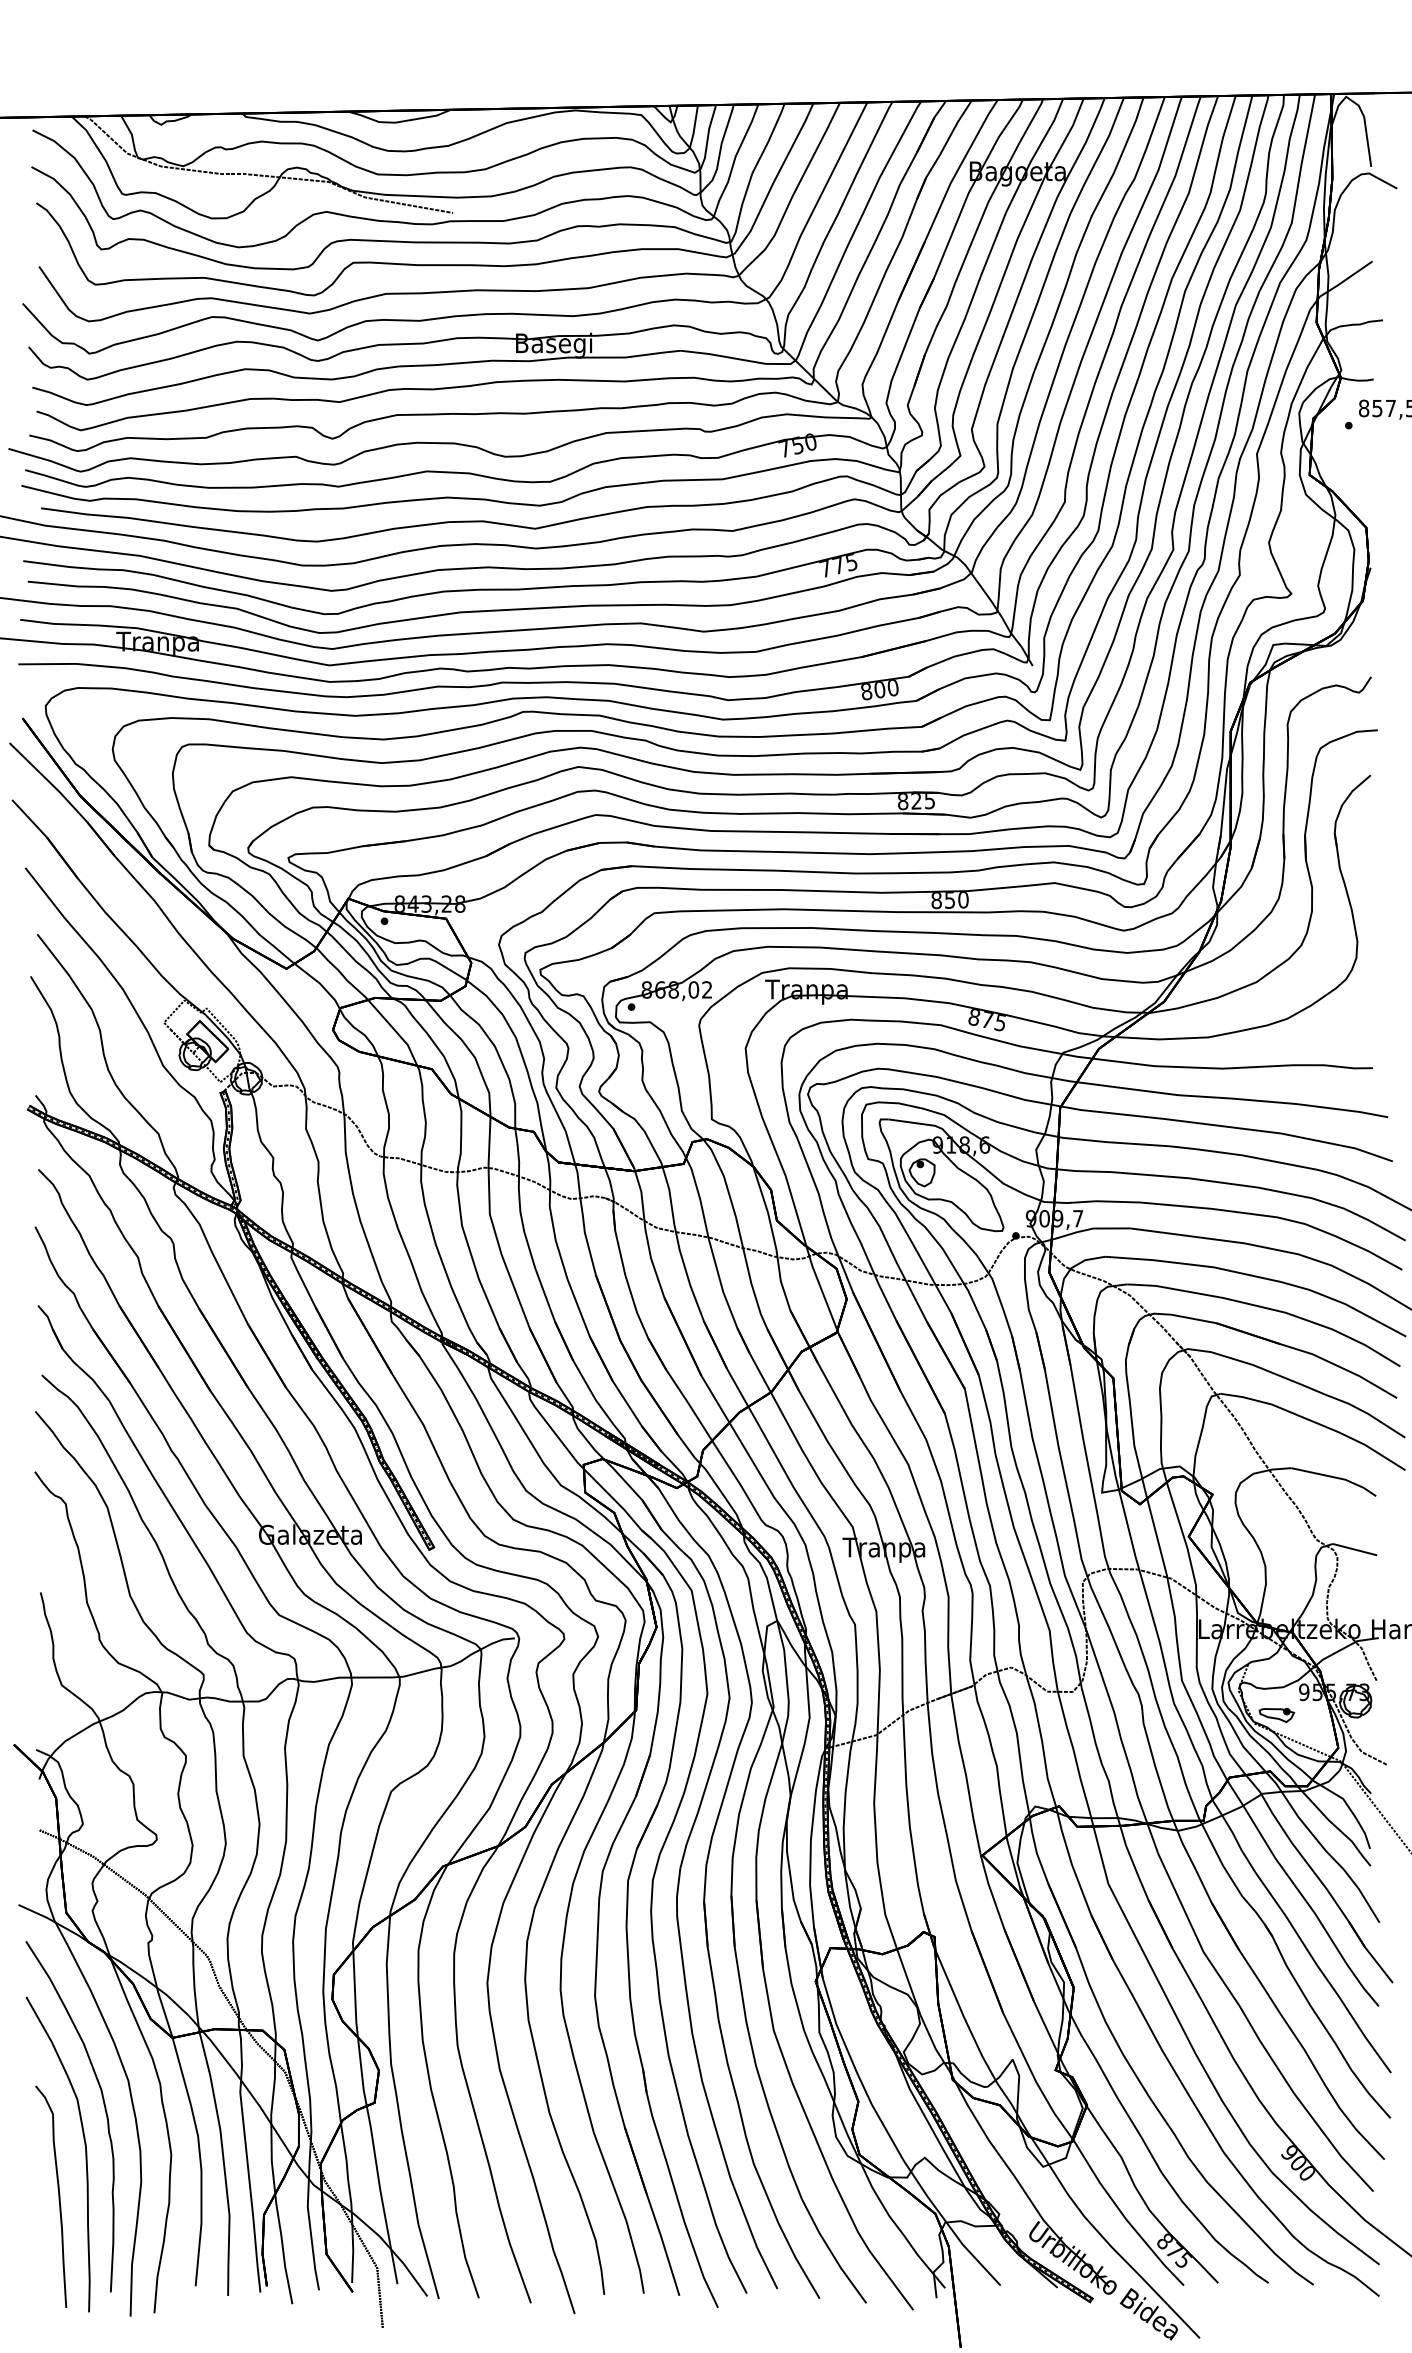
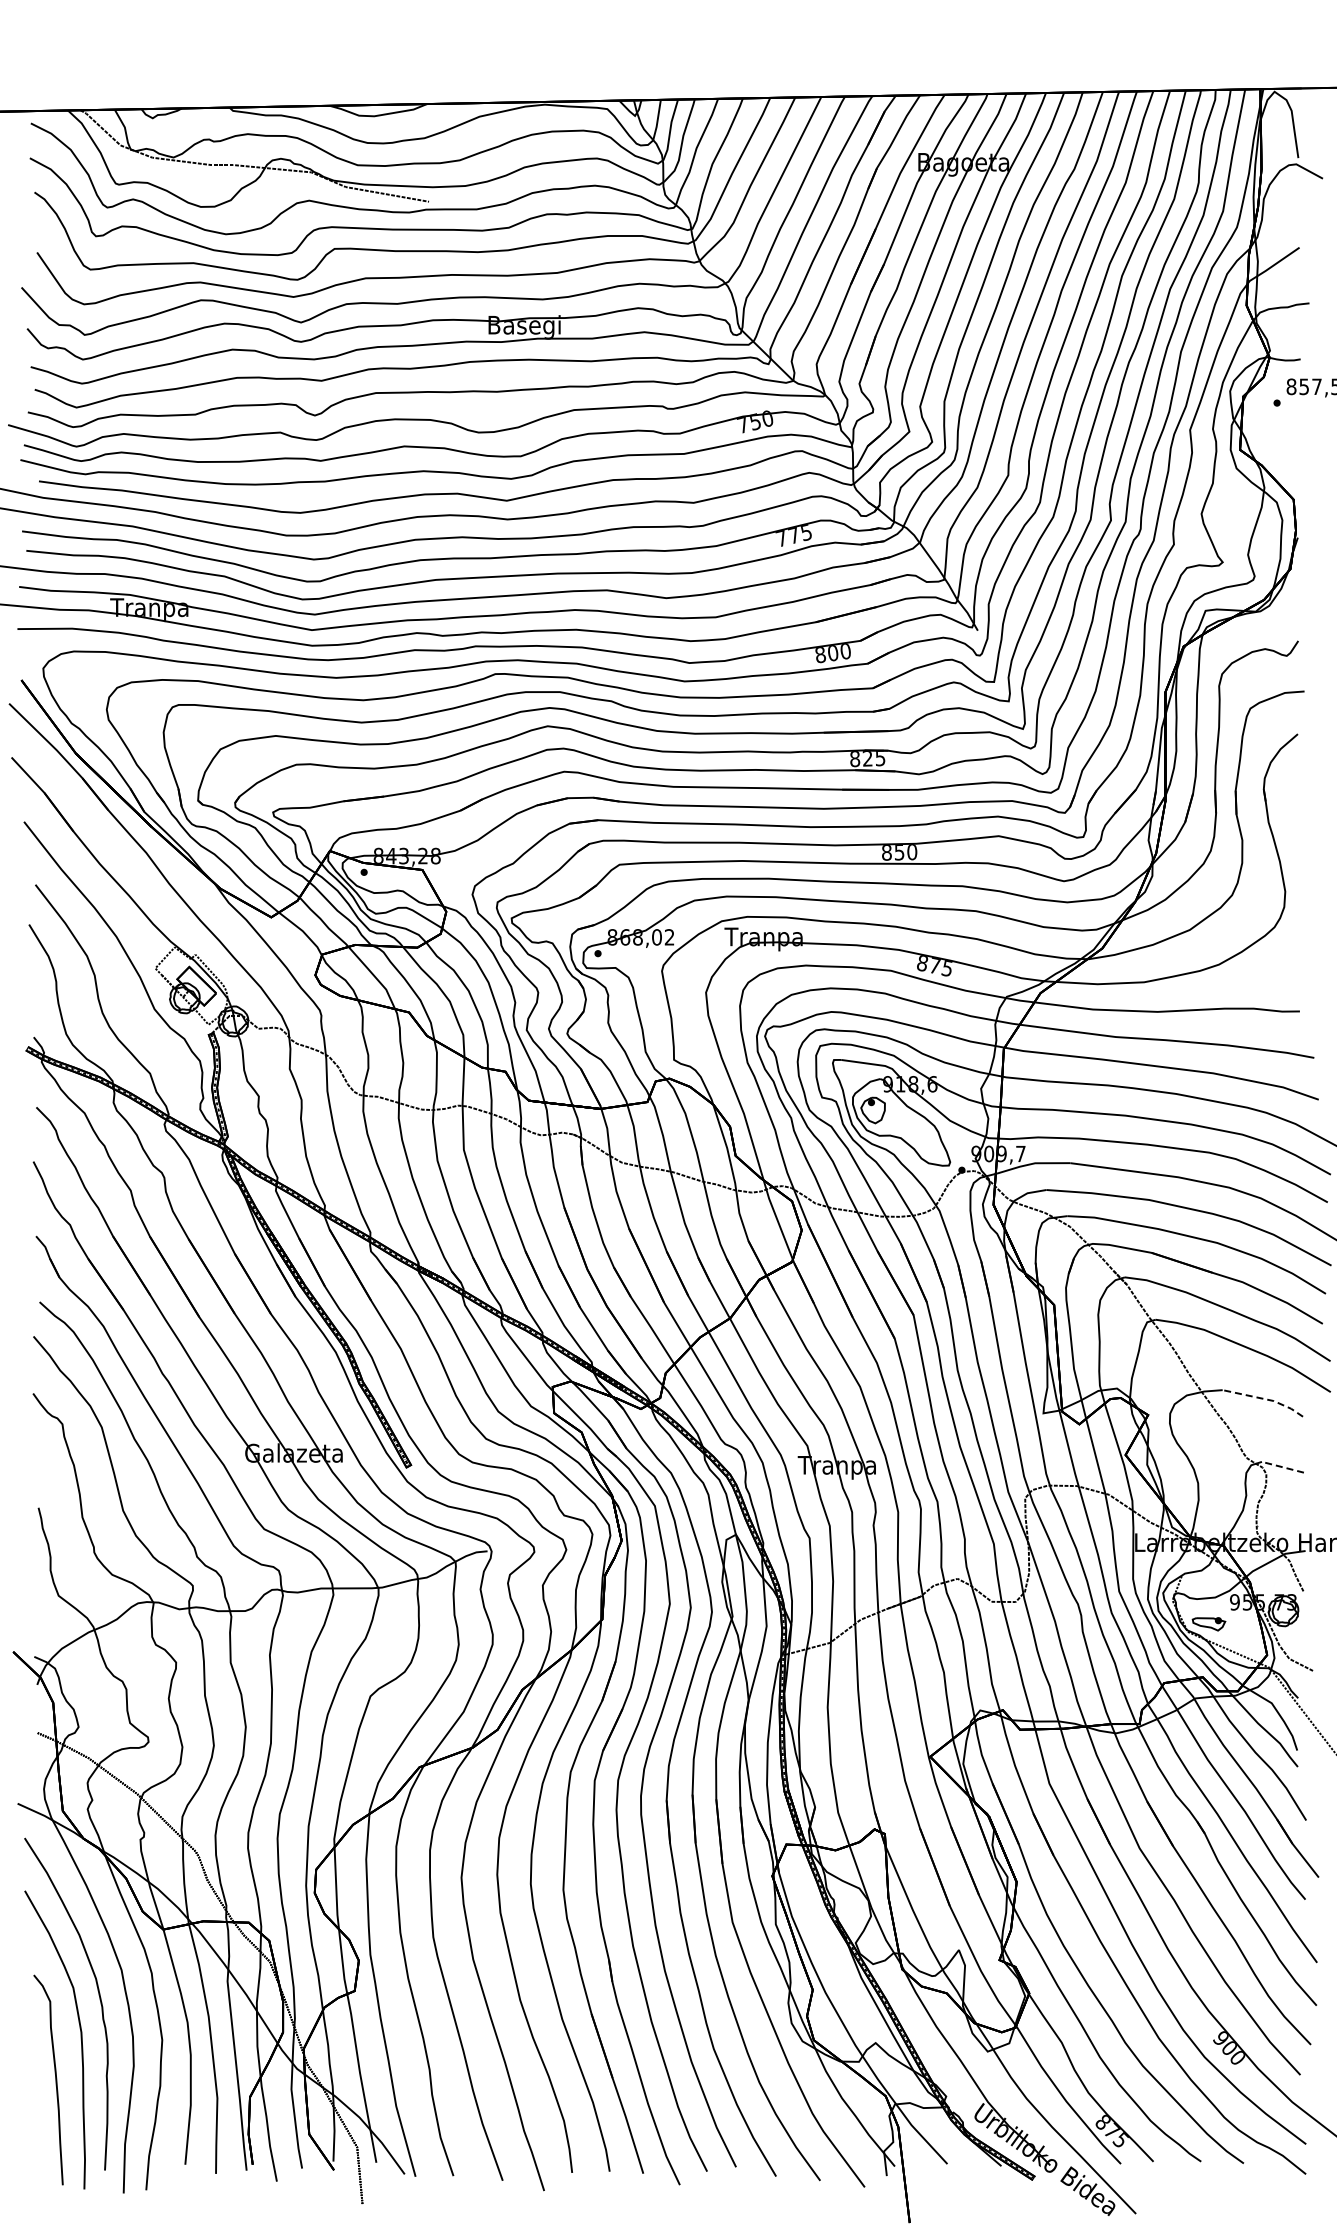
line: (1336, 1478) -> (1265, 1399), solid -> dashed
line: (1354, 1549) -> (1282, 1467), solid -> dashed

